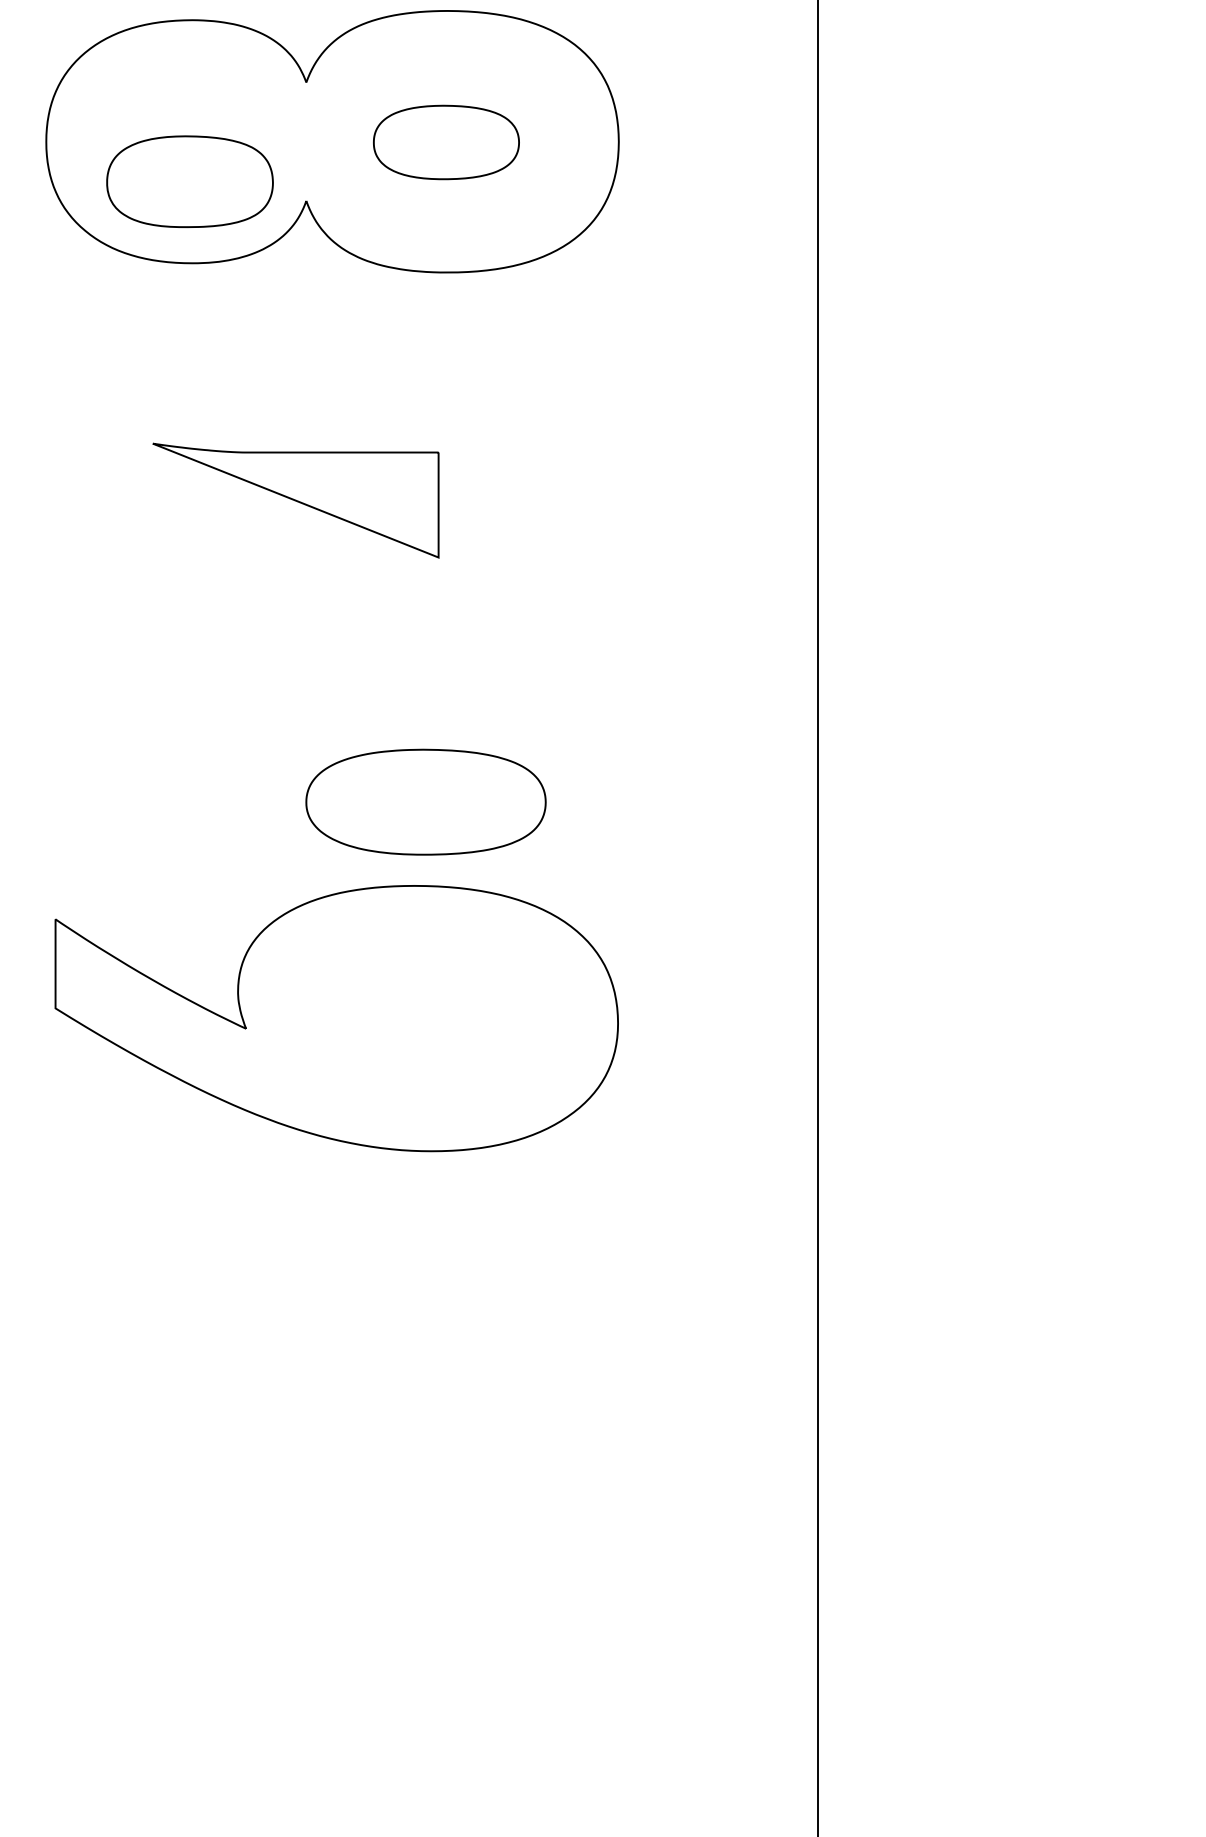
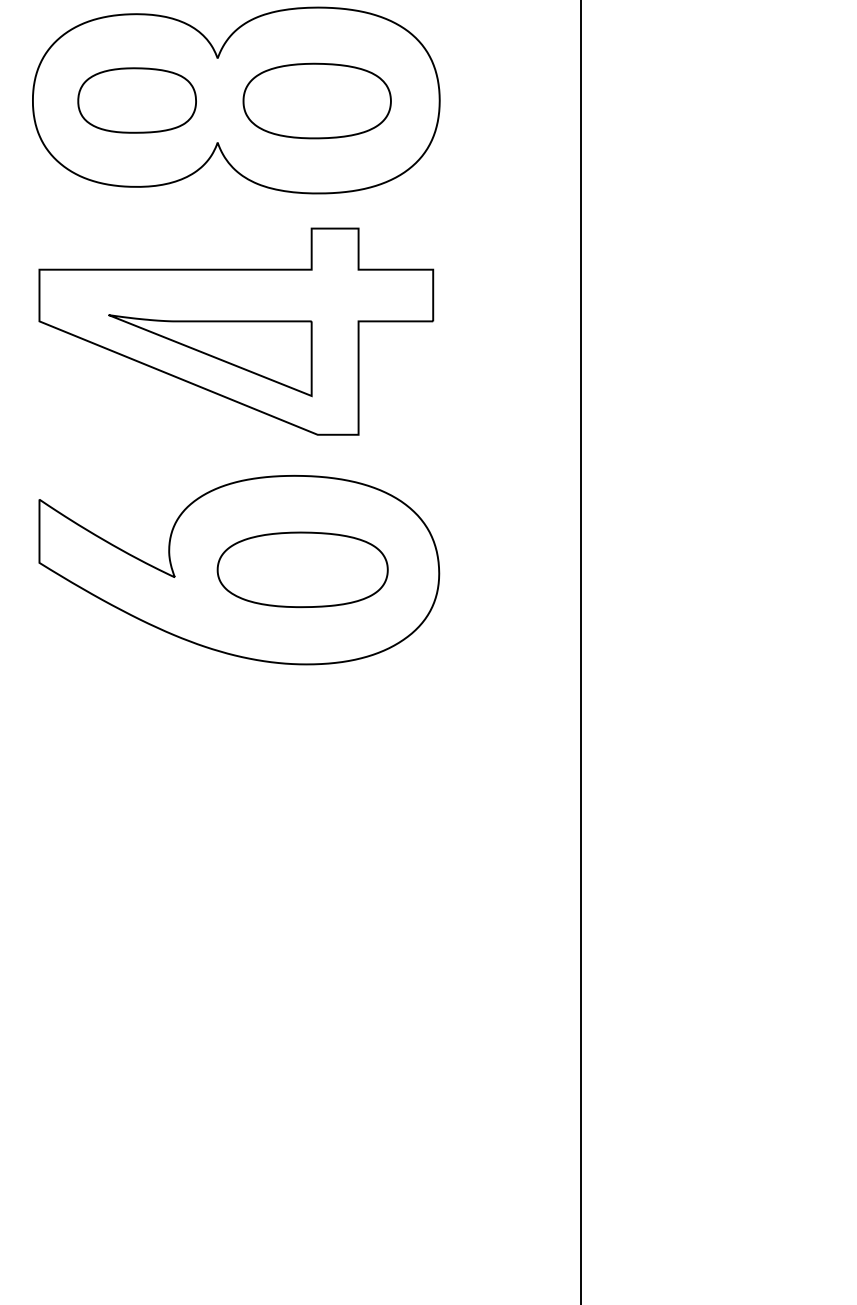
part: (446, 142) -> (317, 101), size x1.43
part: (189, 181) -> (136, 100), moved
part: (332, 466) -> (236, 331), added
part: (336, 1018) -> (239, 570), moved

